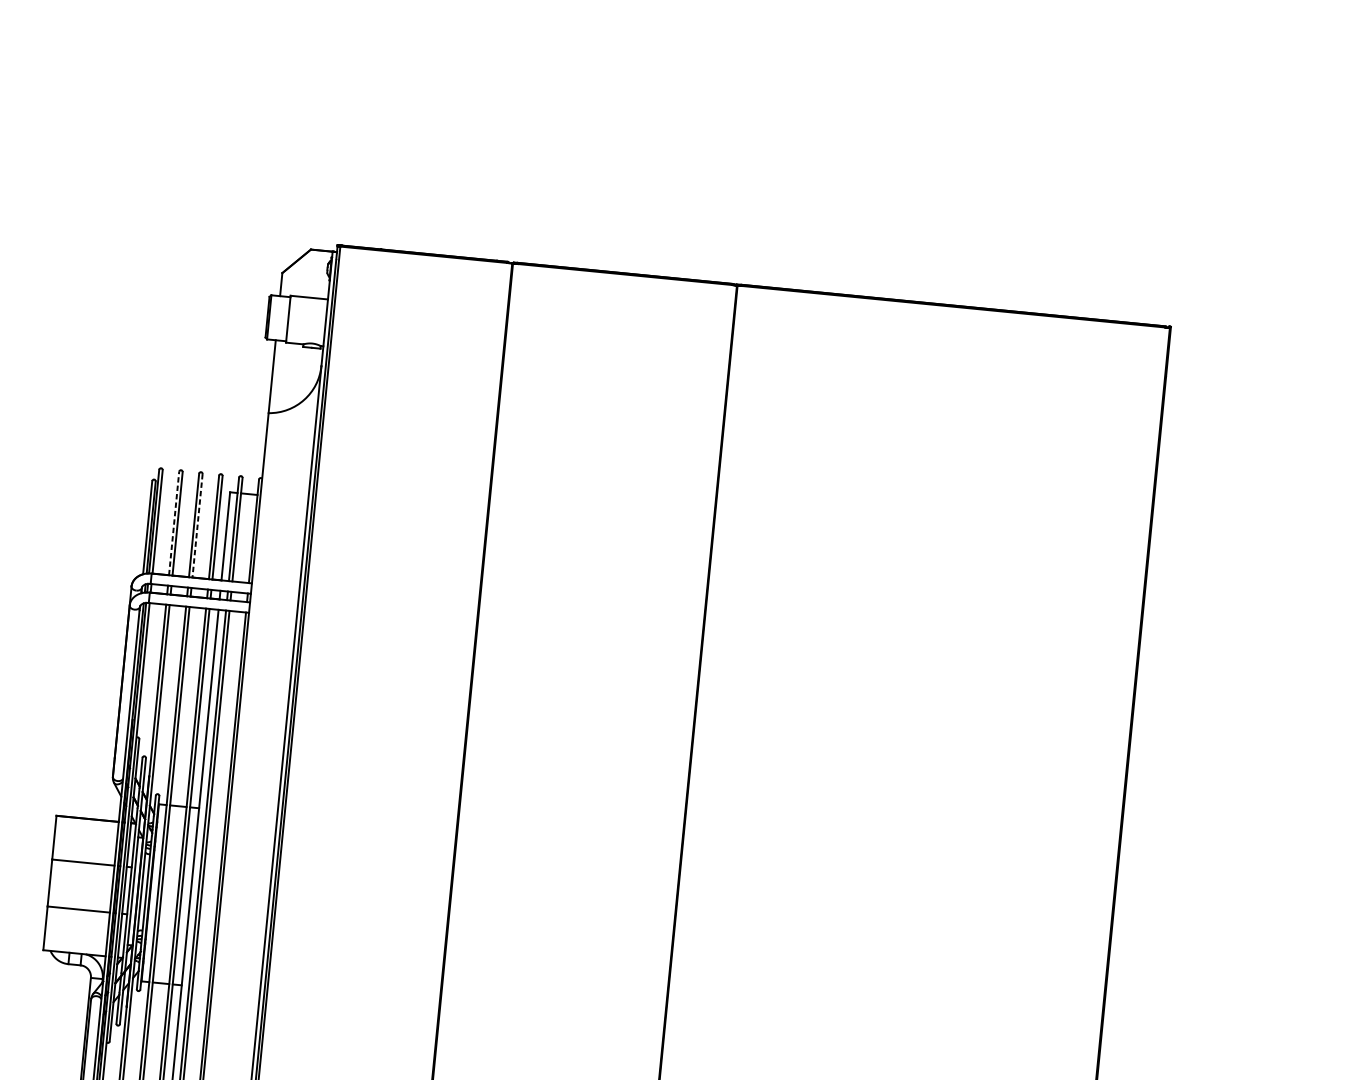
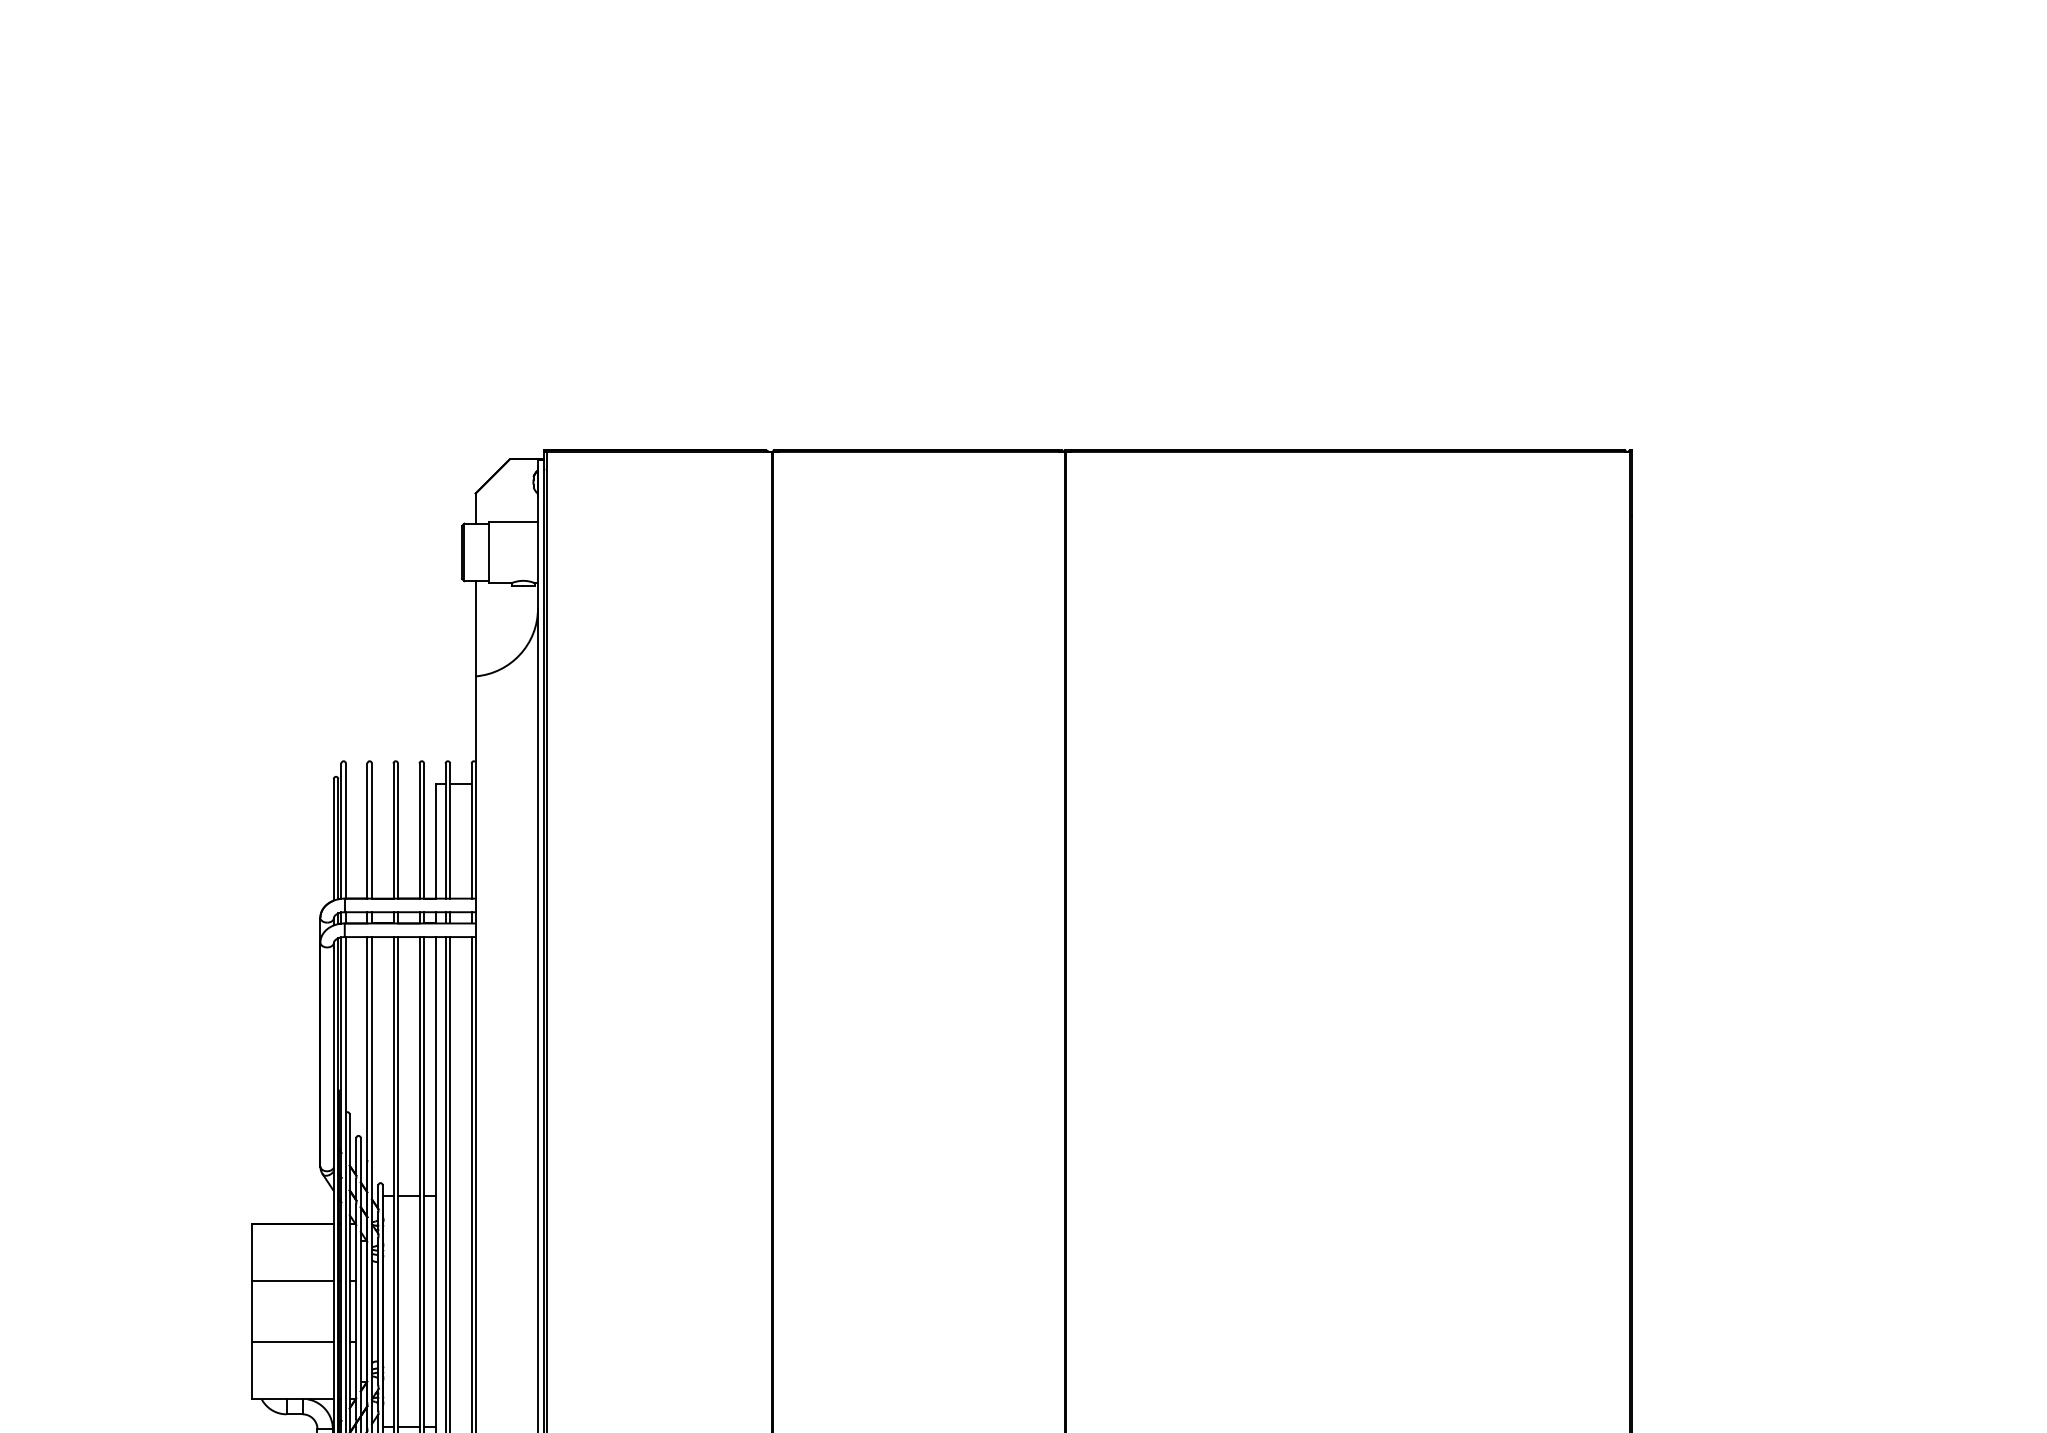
line: (174, 523) -> (367, 831), dashed -> solid
line: (197, 526) -> (398, 831), dashed -> solid

